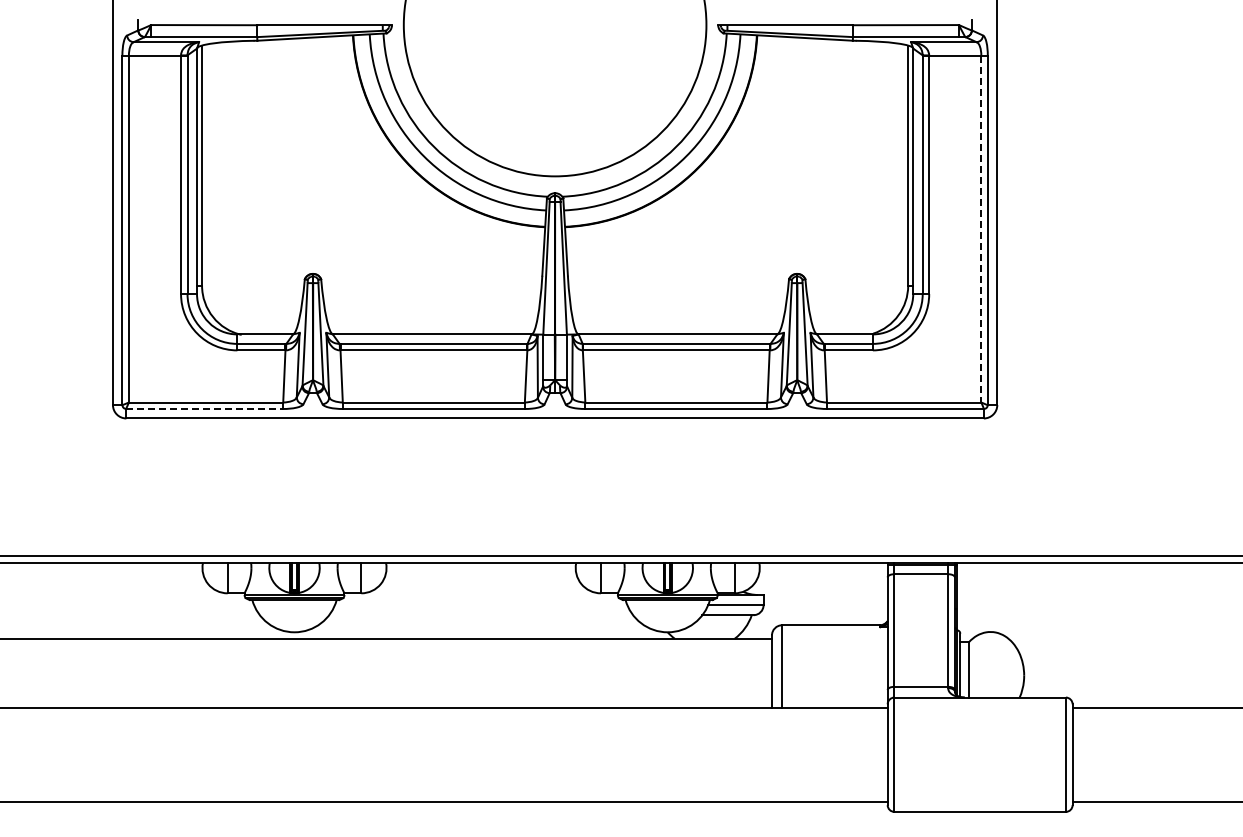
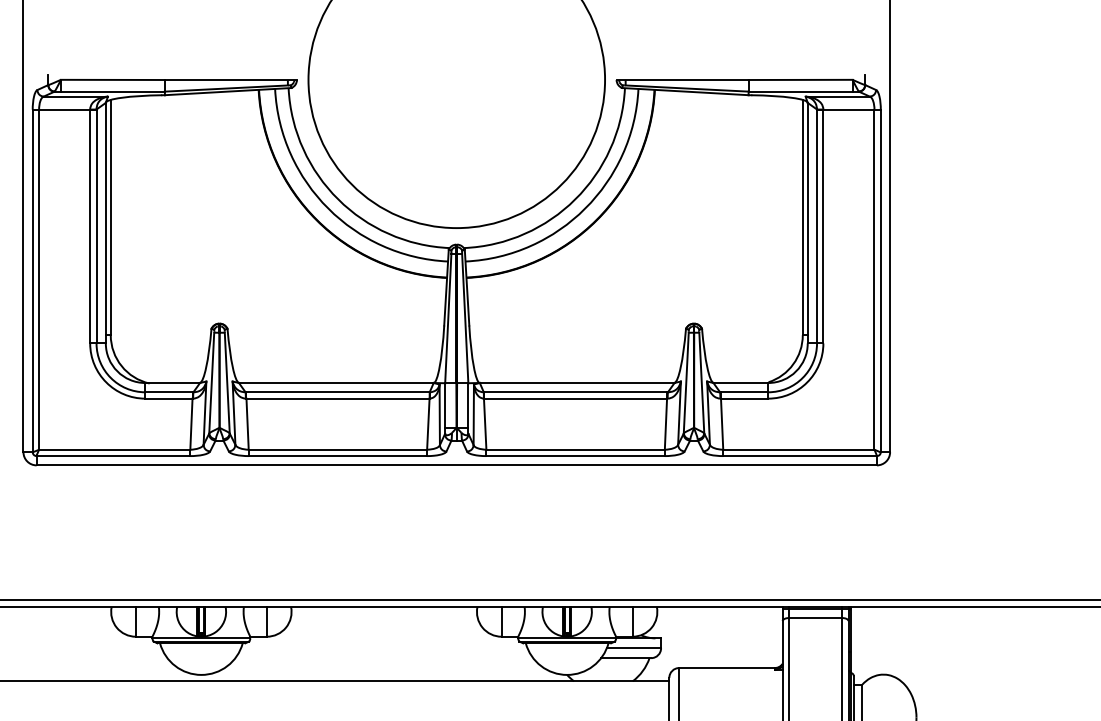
line: (981, 229) -> (874, 280), dashed -> solid
line: (205, 409) -> (114, 456), dashed -> solid

